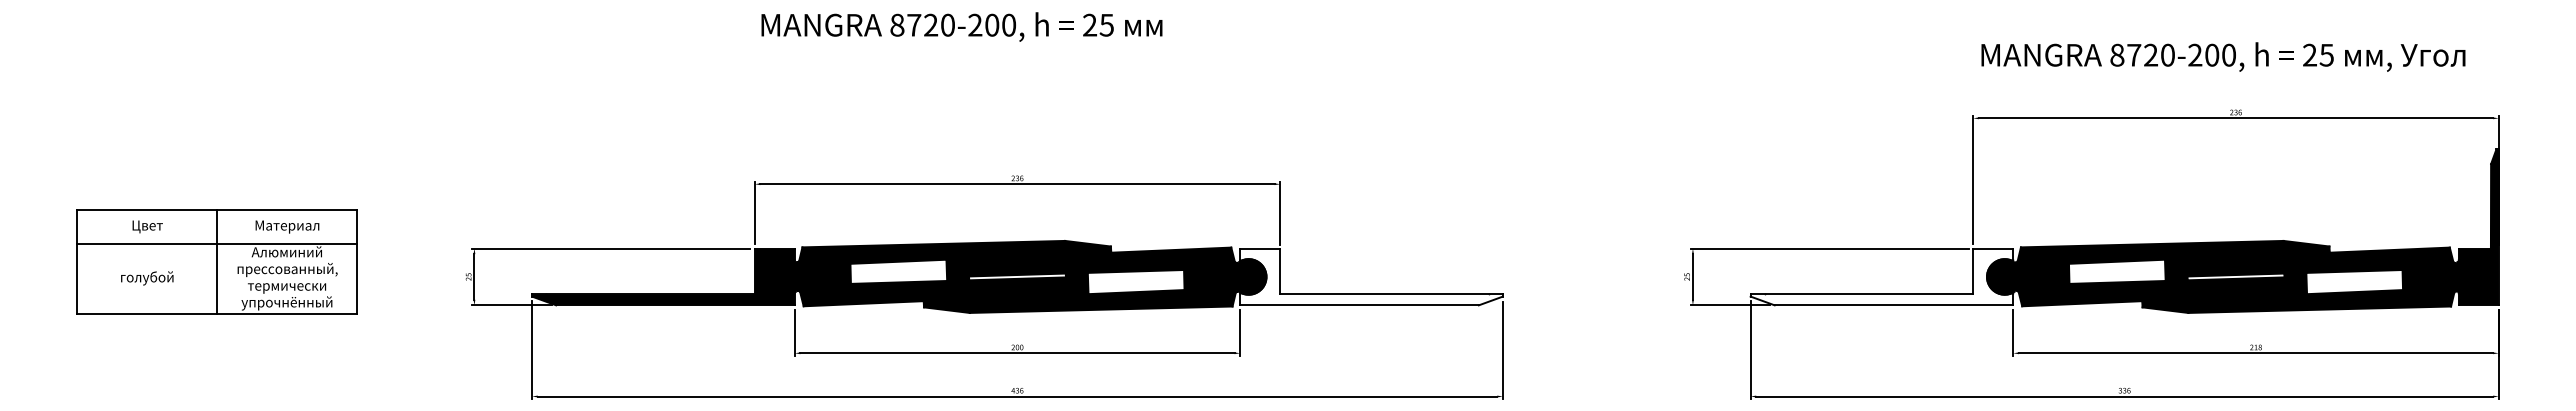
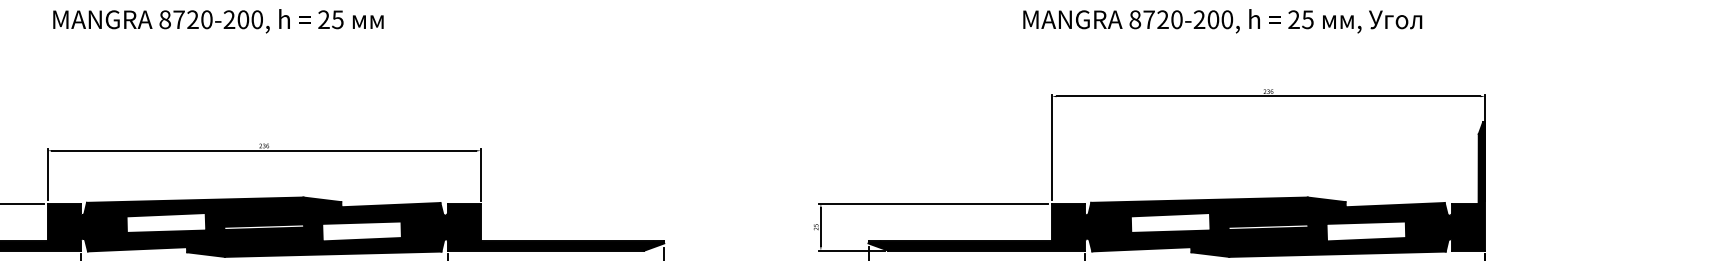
text: (2223, 56) -> (1222, 20), moved
fill: (1371, 276) -> (555, 226), added
fill: (1881, 276) -> (976, 226), added

